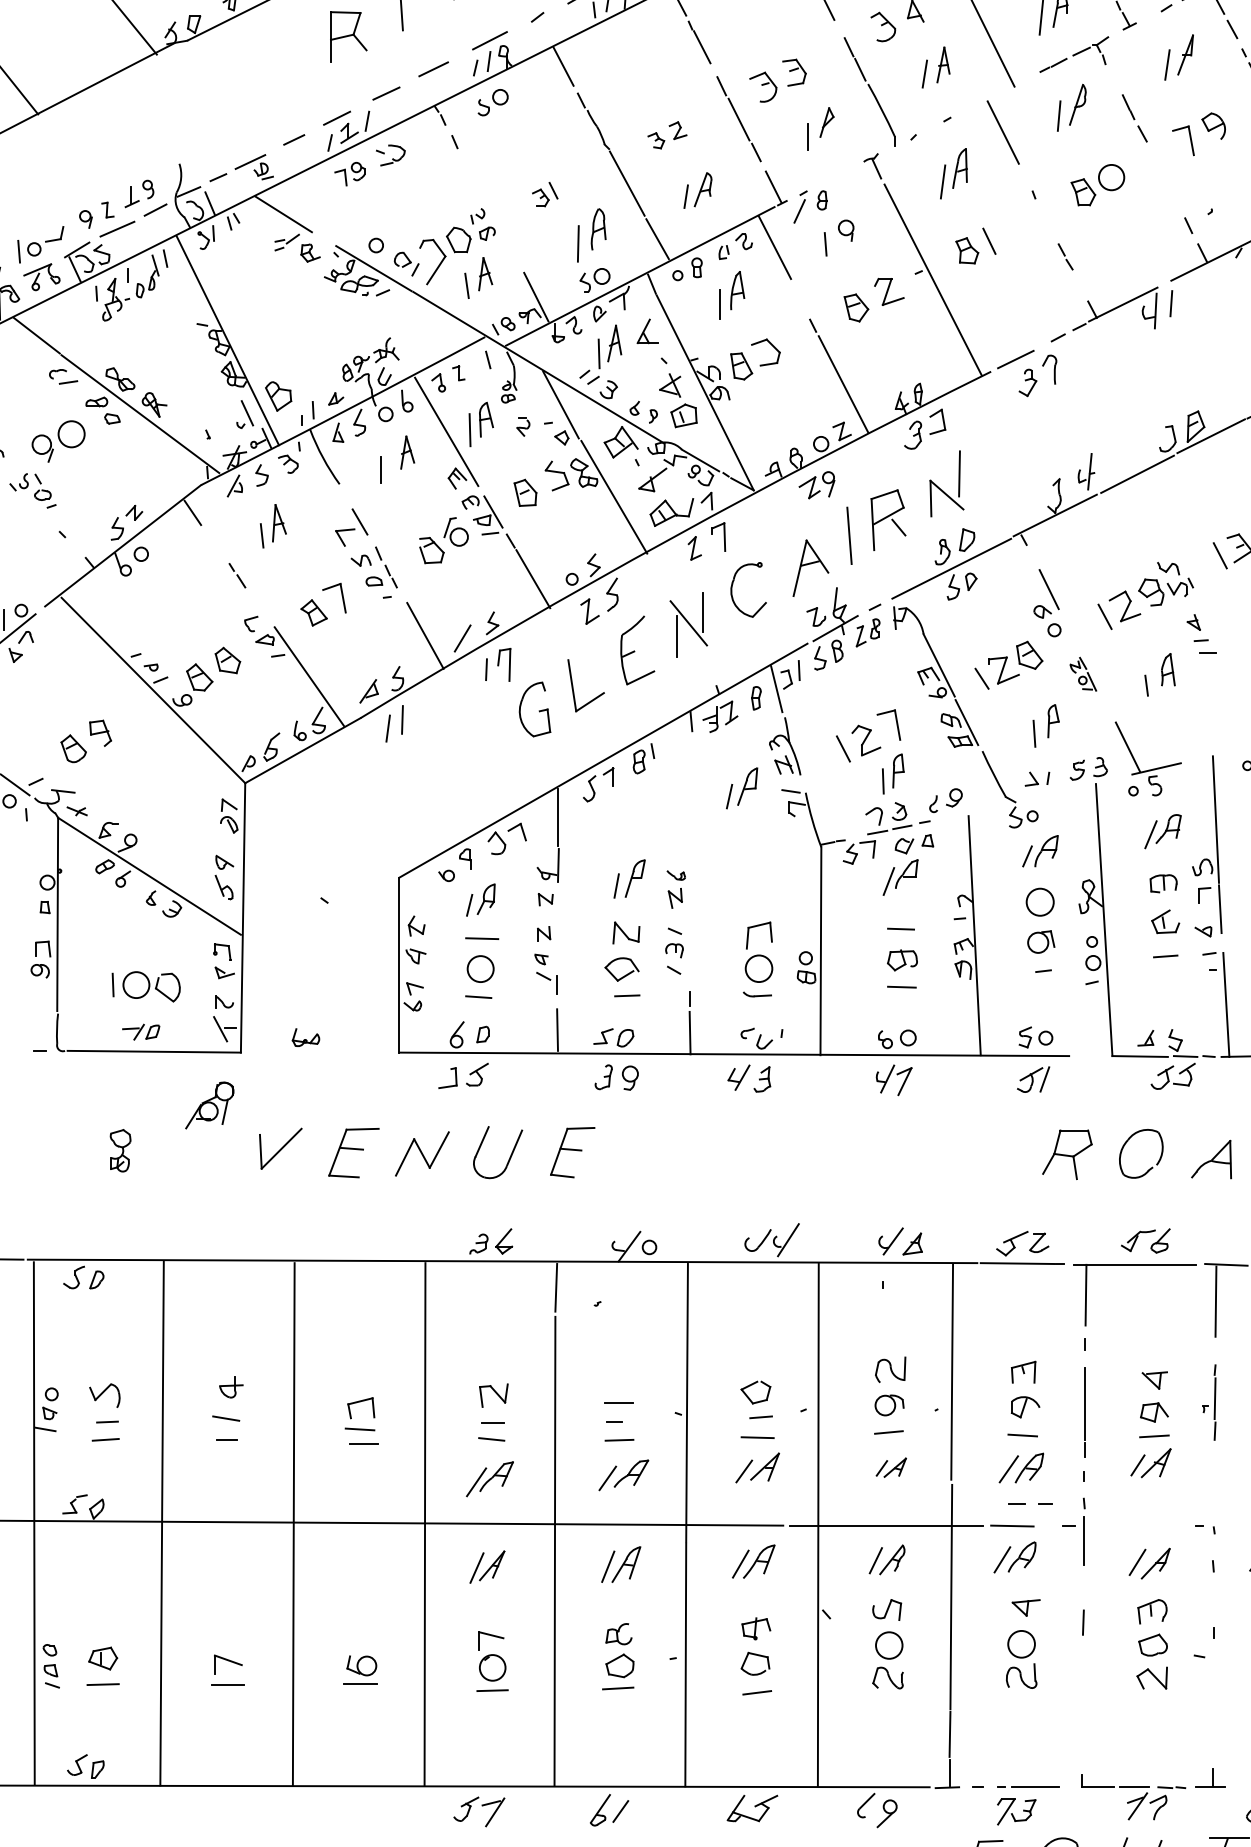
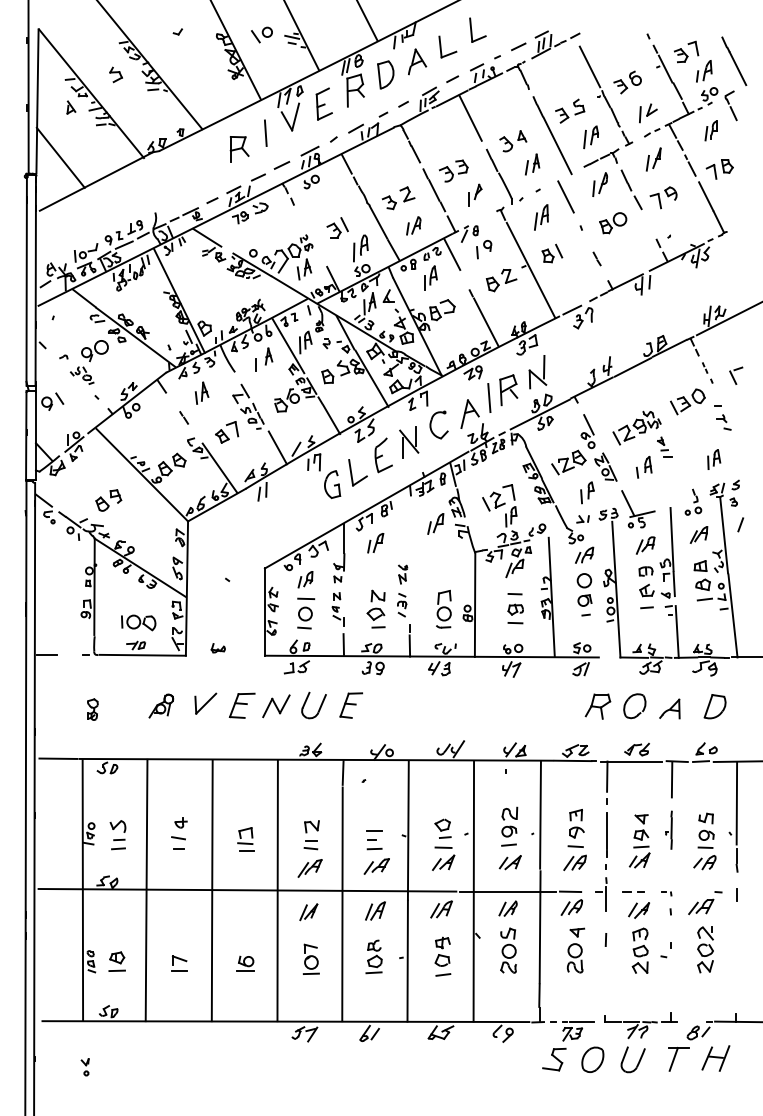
part: (1134, 117) -> (631, 189), size x1.67
part: (667, 135) -> (398, 198), size x1.67
part: (544, 193) -> (337, 227), size x1.67
part: (1082, 673) -> (605, 466), size x1.67
part: (629, 879) -> (375, 543), moved
part: (210, 1104) -> (161, 705), moved
part: (119, 1150) -> (92, 709), moved
part: (889, 1467) -> (509, 862), size x1.43
line: (1026, 1503) -> (631, 891), moved

